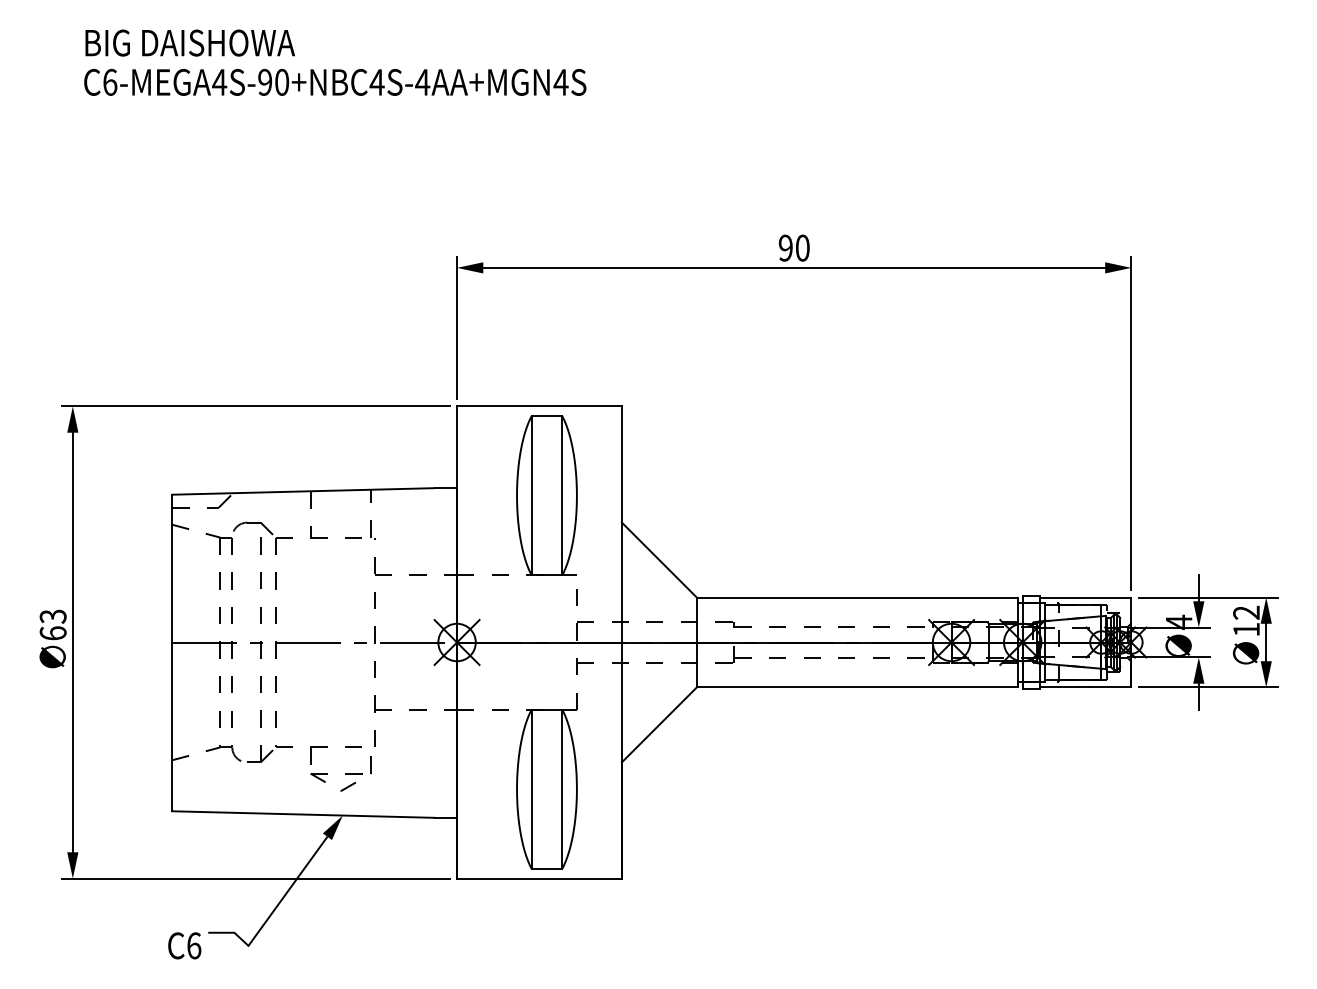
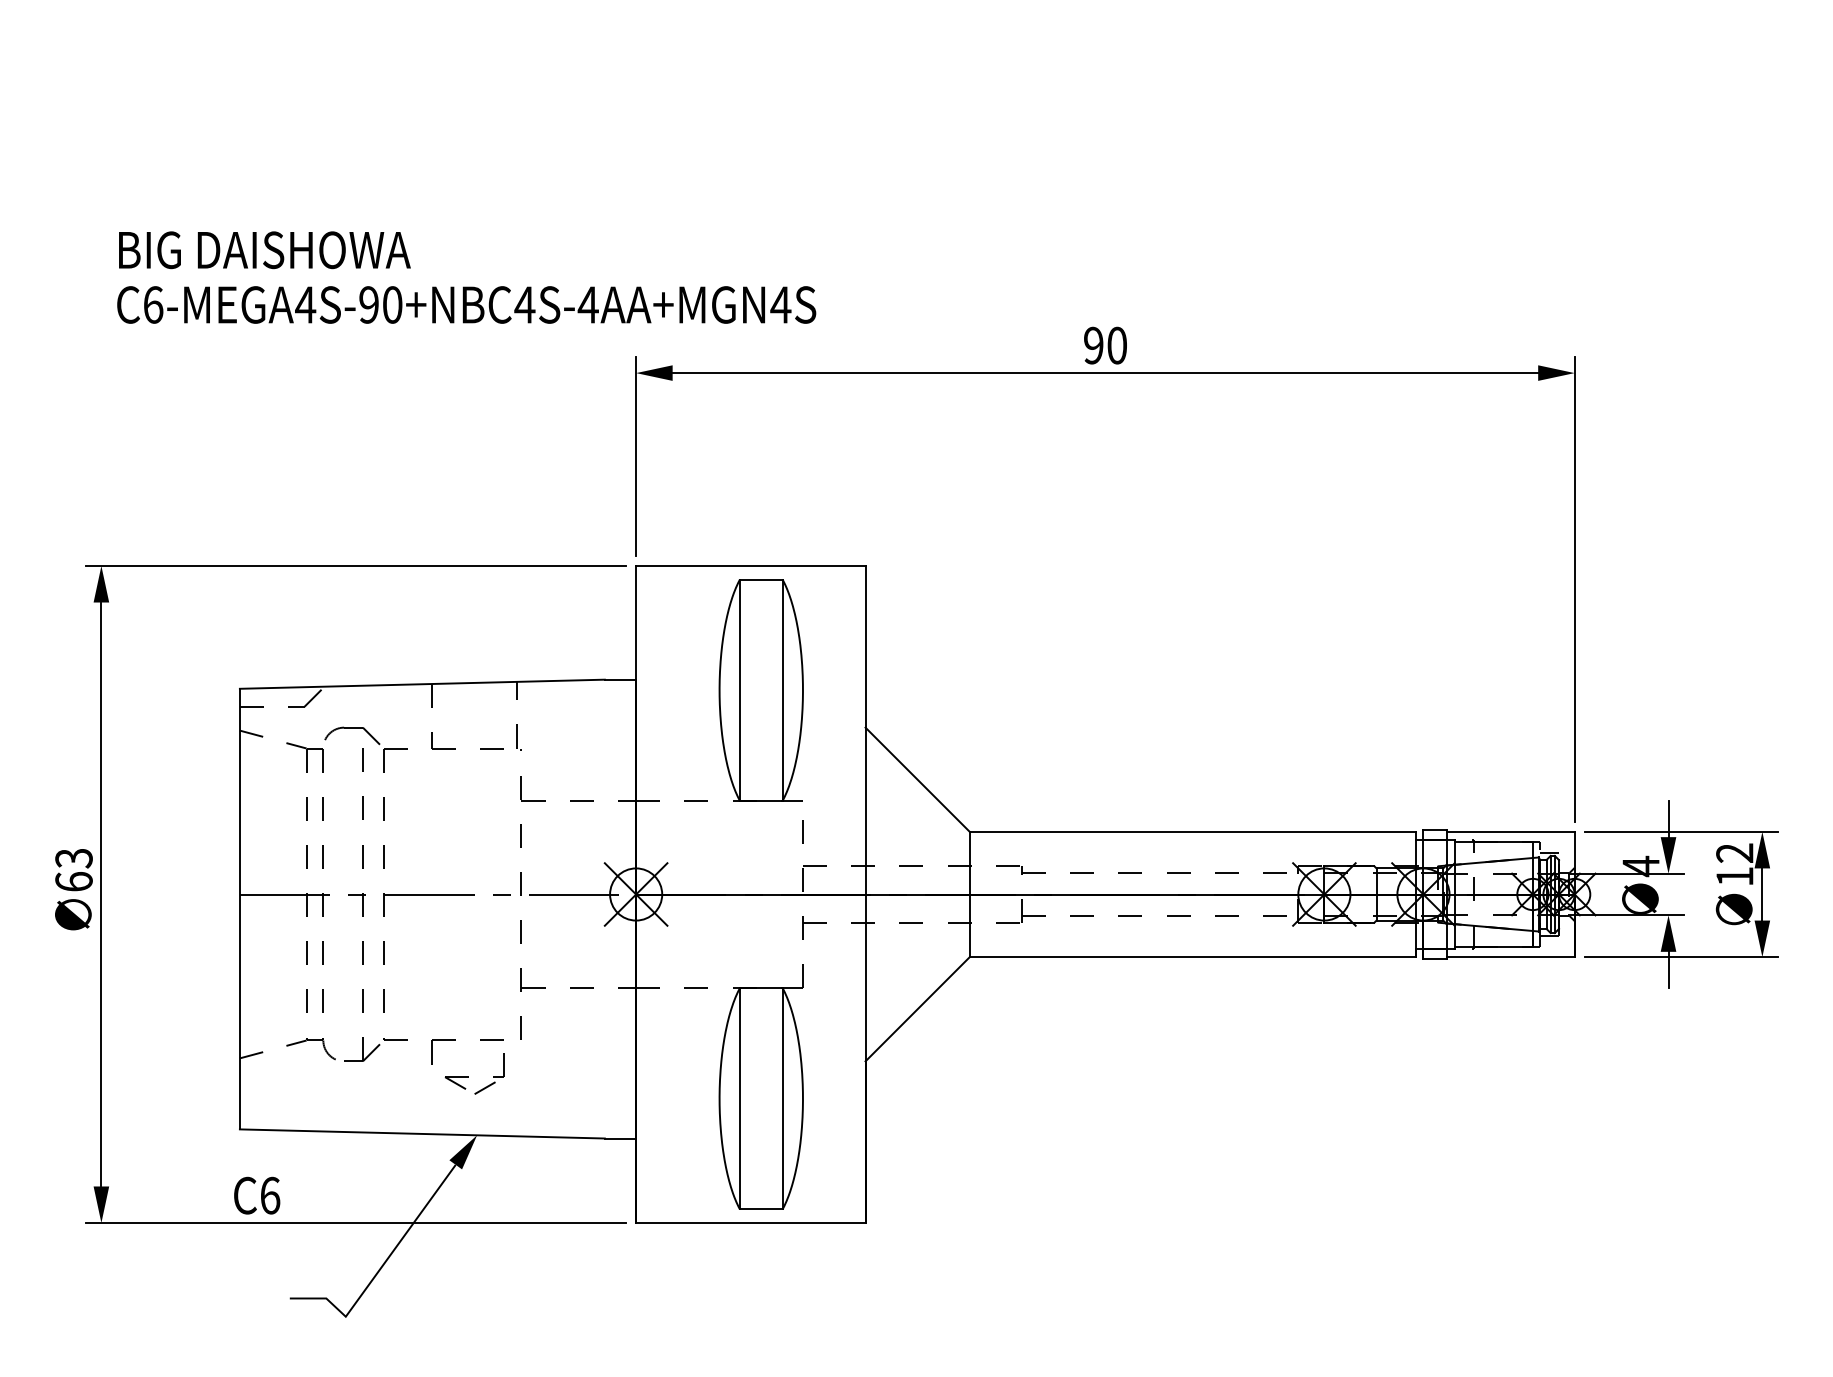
text: (335, 62) -> (466, 277), moved
part: (340, 773) -> (474, 1077), size x0.7
text: (185, 945) -> (257, 1195), moved

